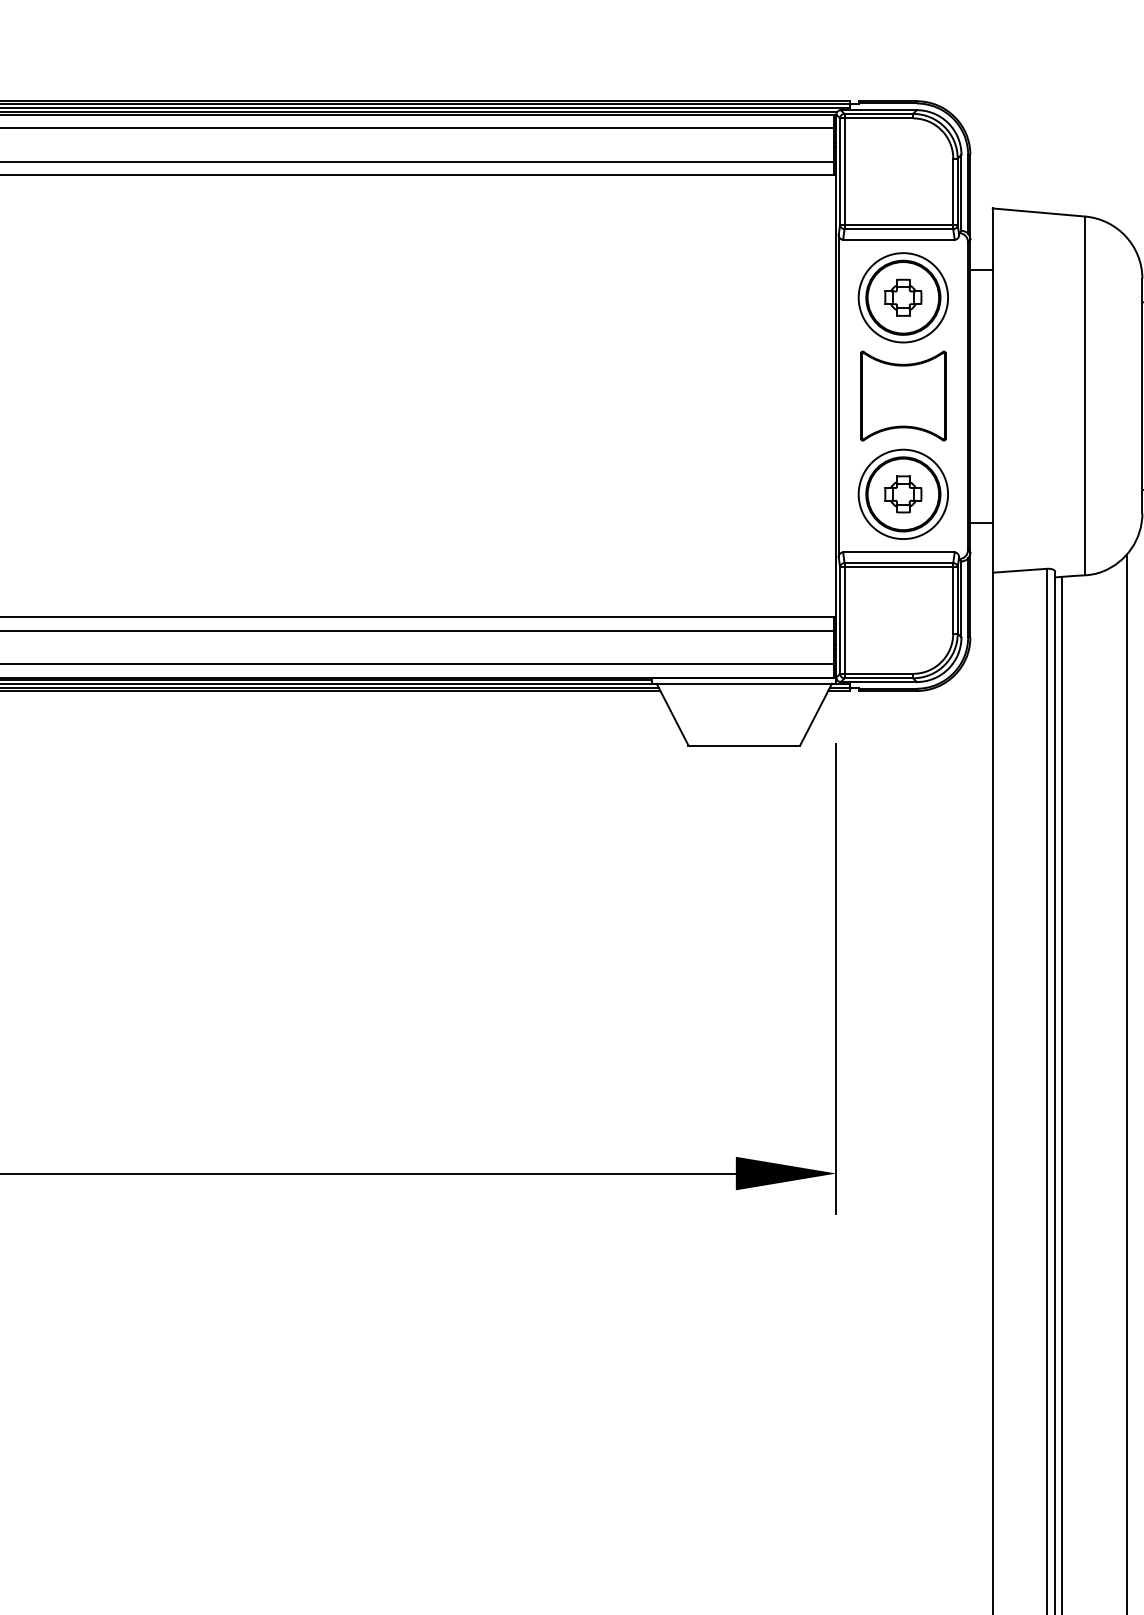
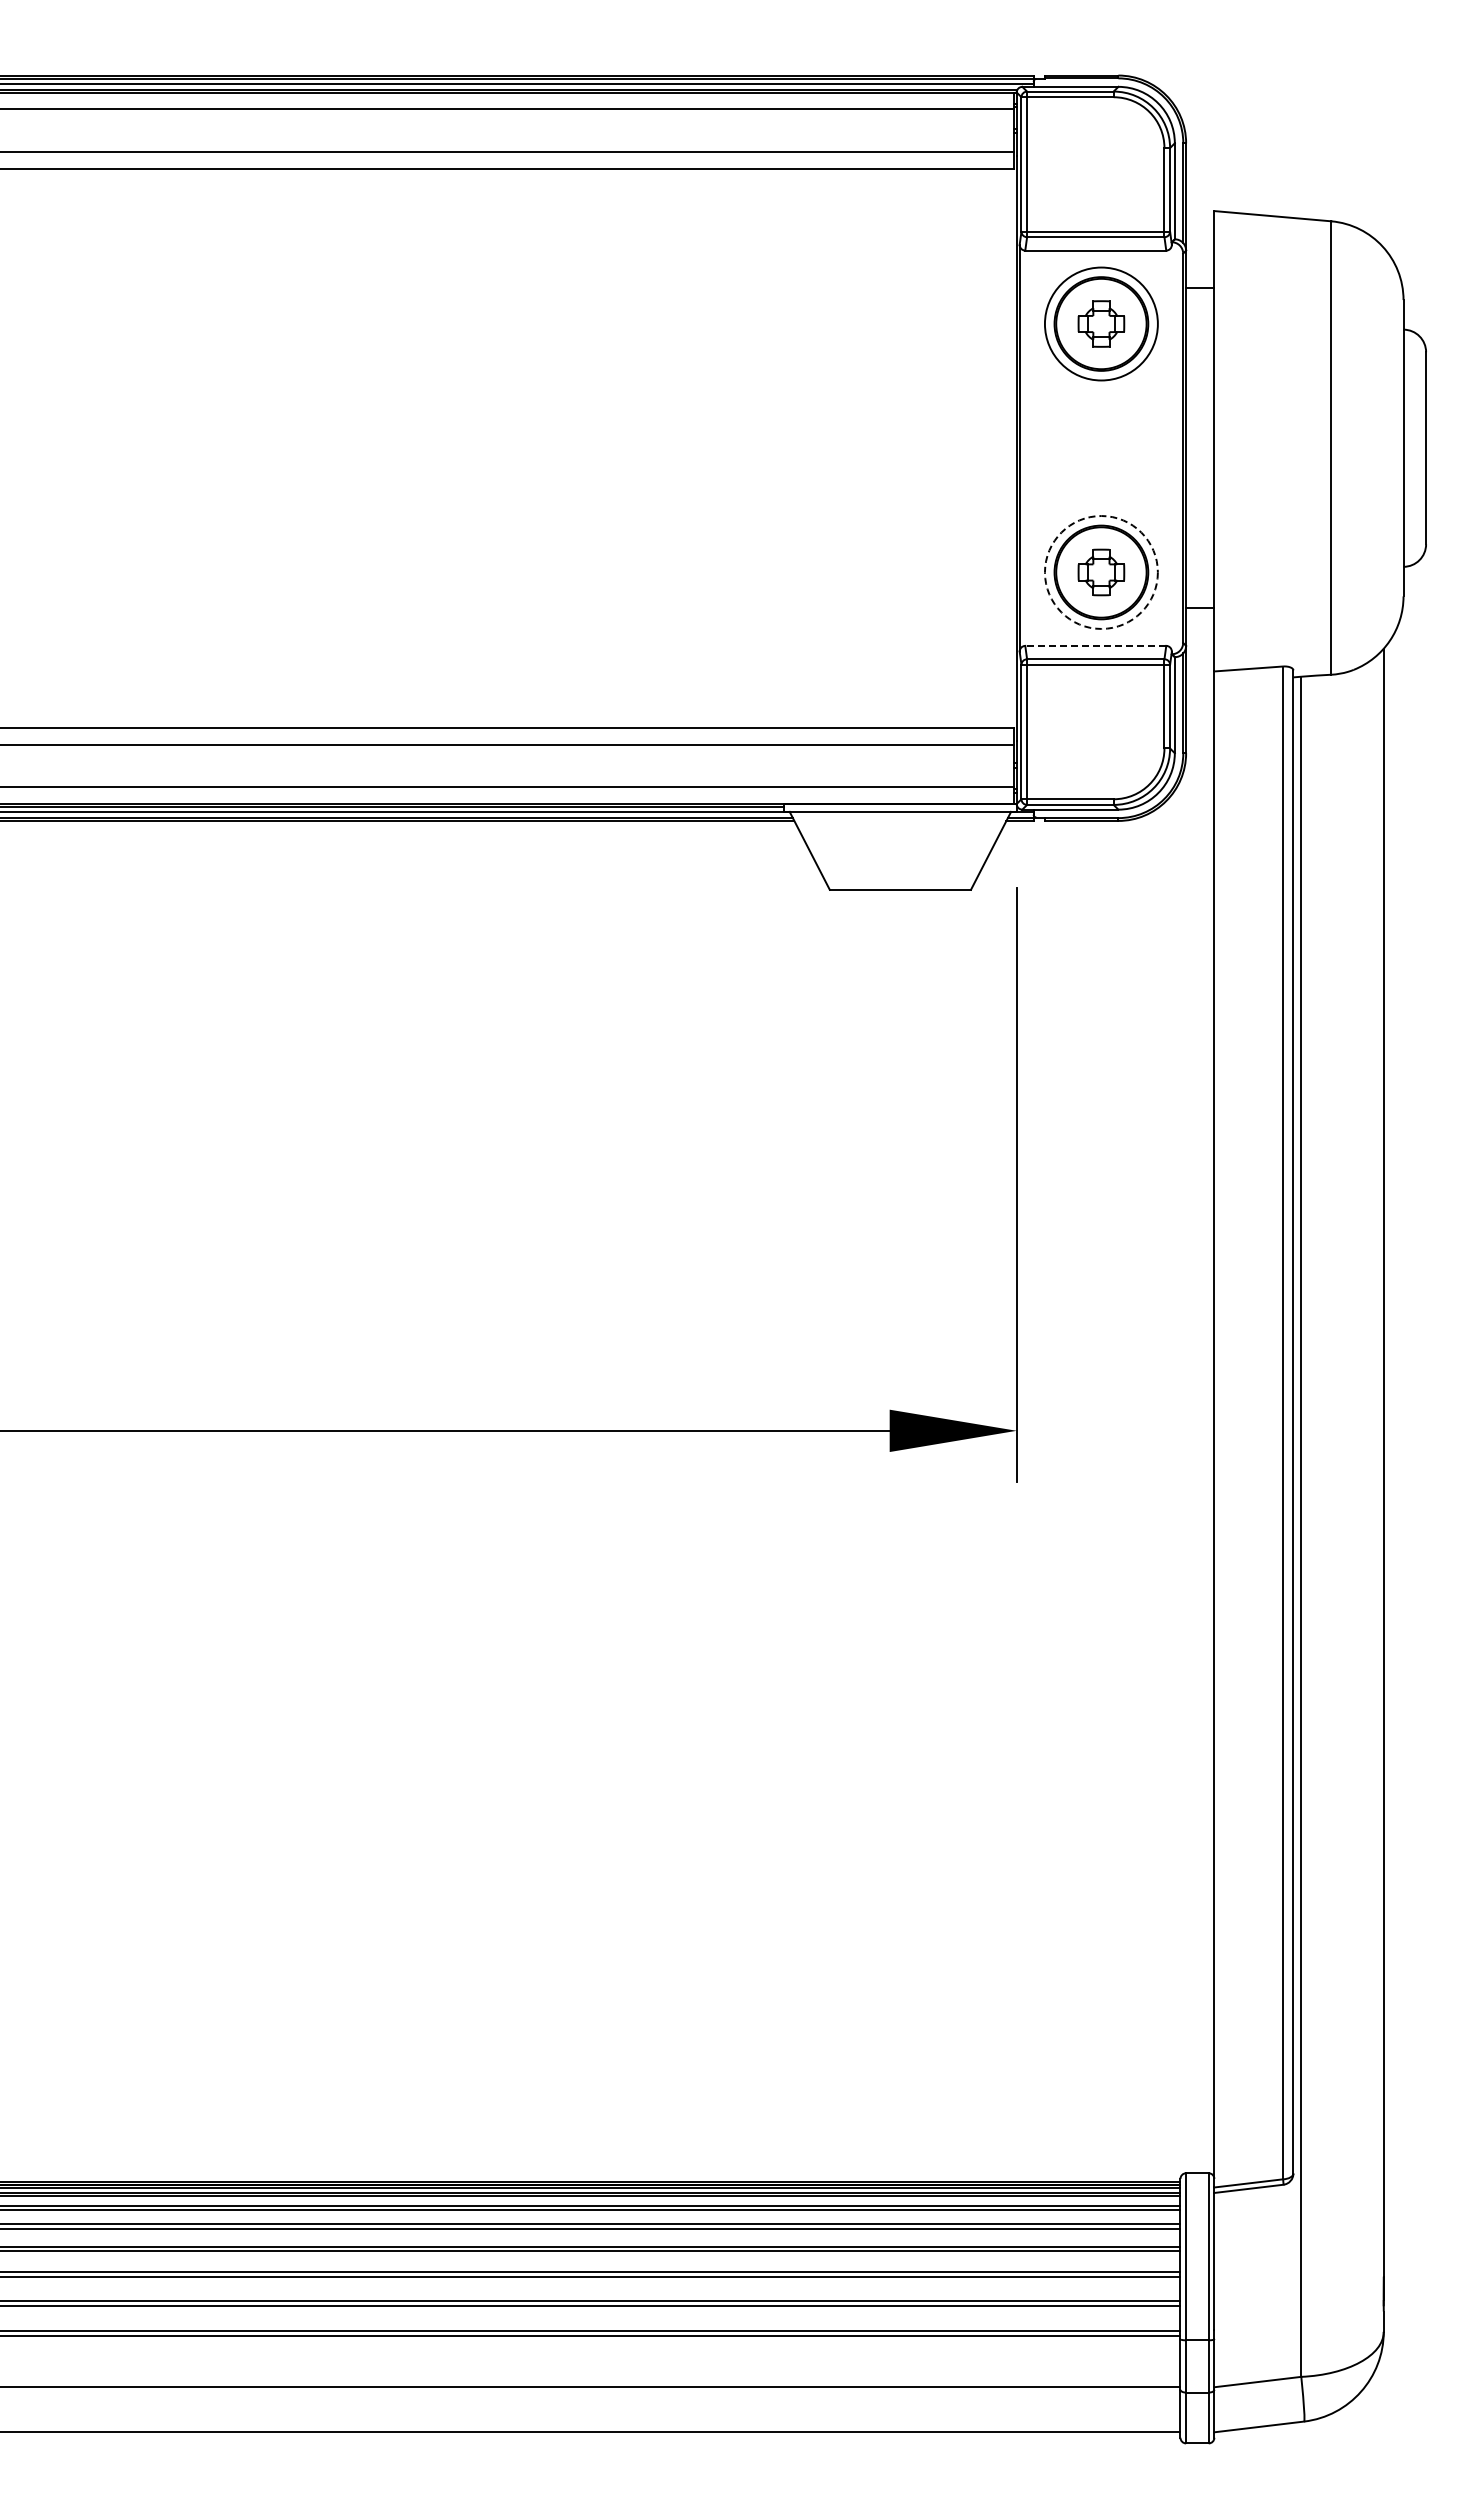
part: (903, 396) -> (1101, 448), removed
circle: (902, 494) -> (1100, 572), solid -> dashed
line: (898, 552) -> (1095, 645), solid -> dashed

